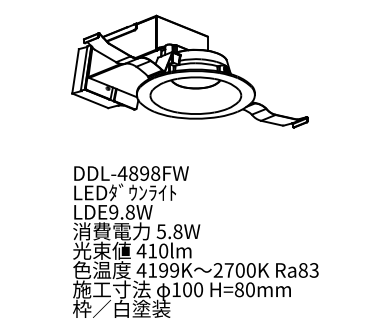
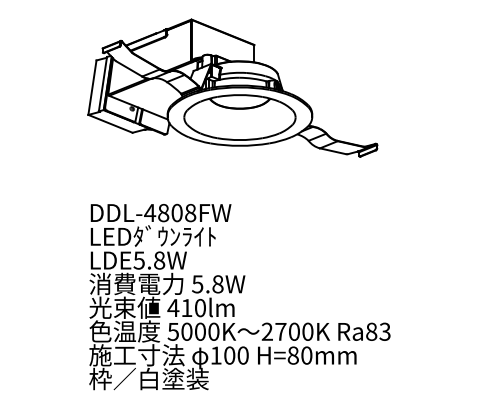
text: (144, 173) -> (176, 212), DDL-4898FW -> DDL-4808FW
text: (113, 211) -> (138, 259), LDE9.8W -> LDE5.8W
text: (157, 270) -> (192, 331), 4199K -> 5000K

